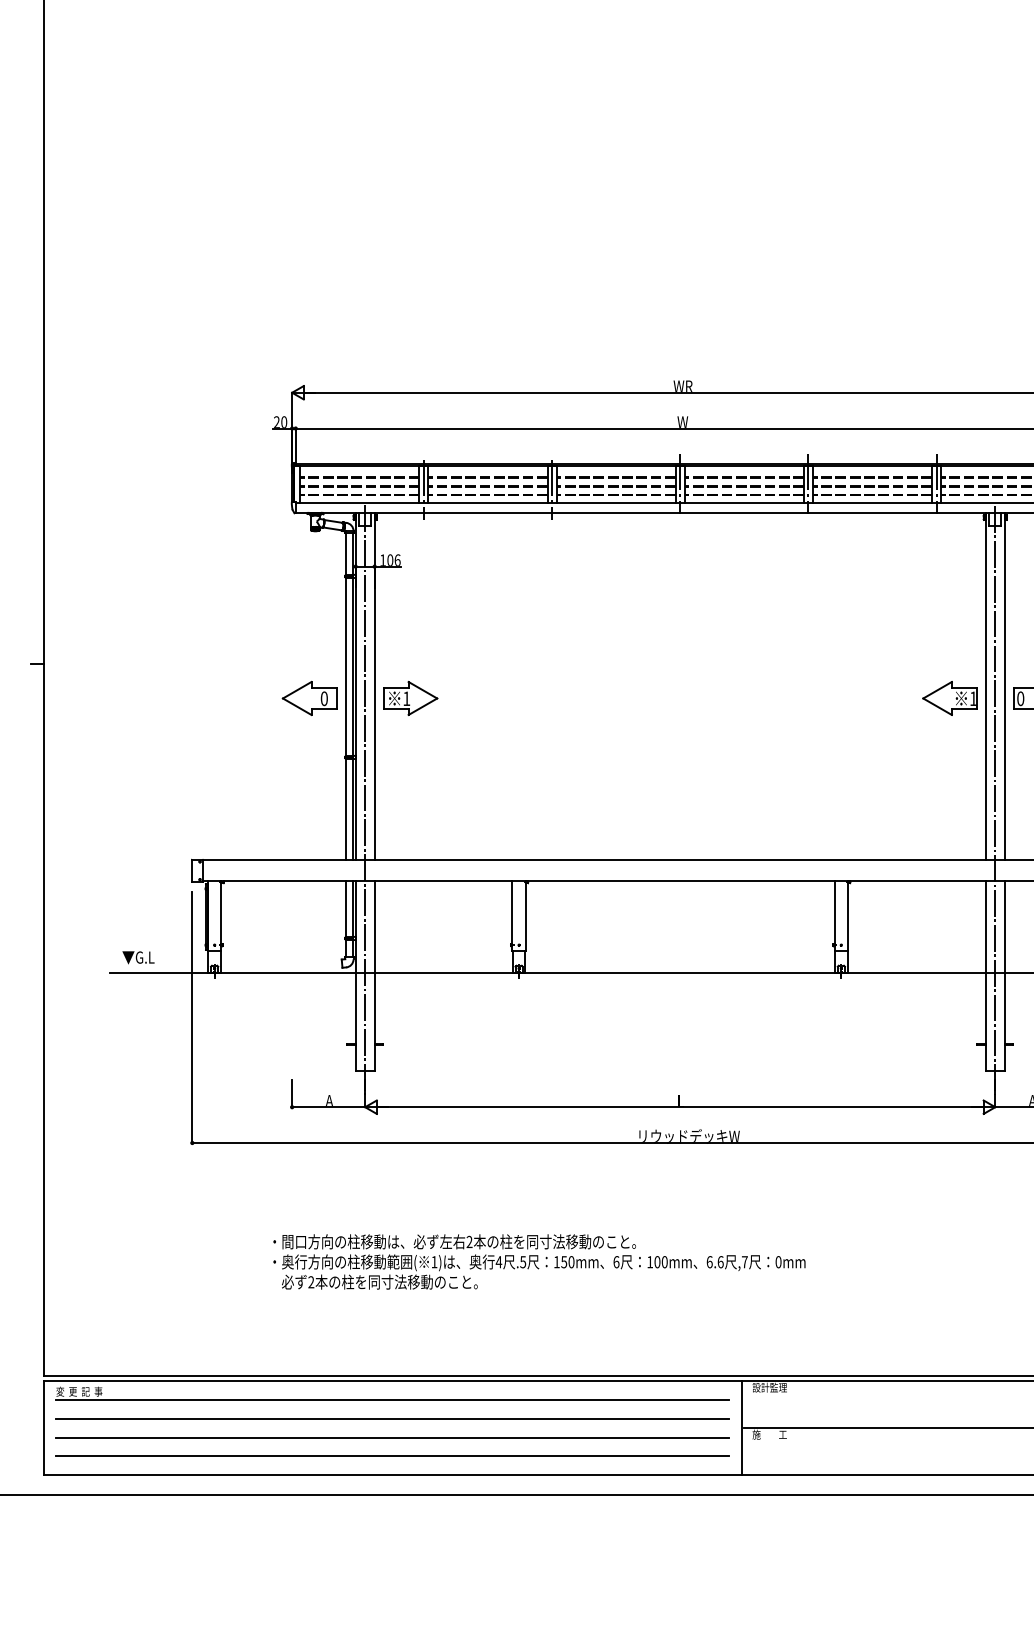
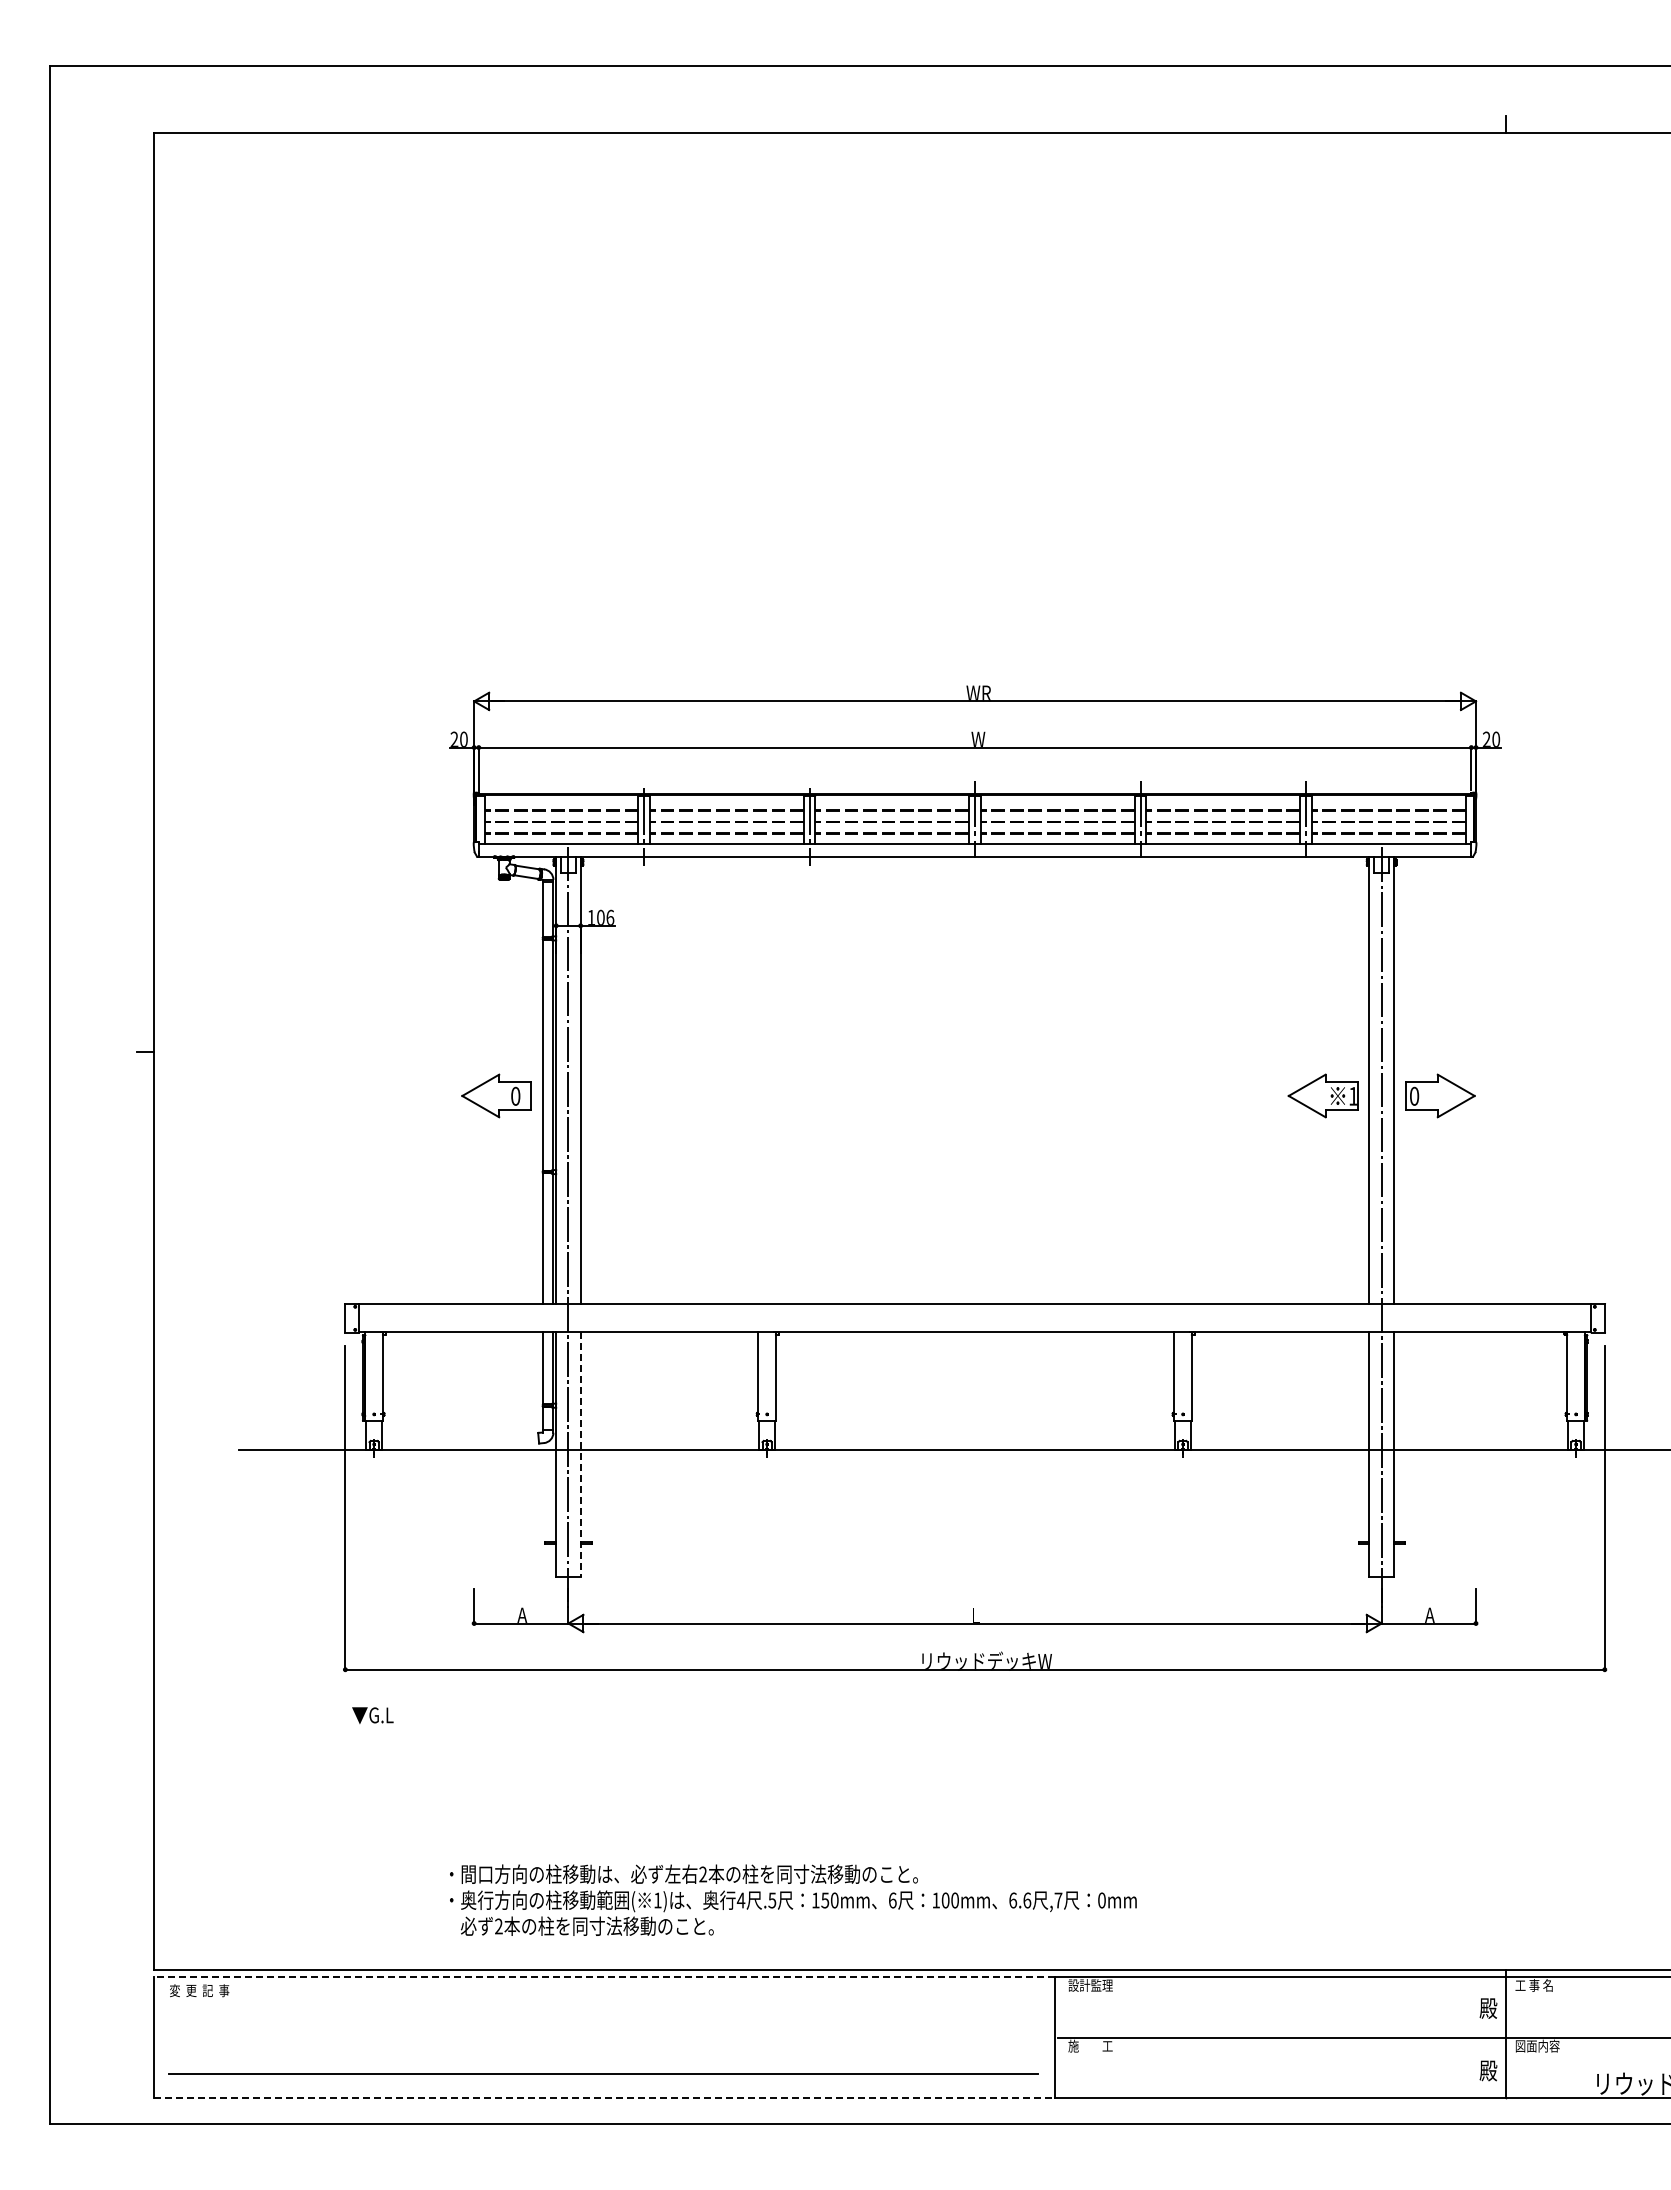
part: (410, 698) -> (626, 1095), removed
text: (138, 957) -> (372, 1715), moved
line: (374, 976) -> (580, 1454), solid -> dashed
text: (539, 1261) -> (793, 1899), moved
line: (393, 1381) -> (604, 1977), solid -> dashed
line: (391, 1400) -> (602, 2001), removed
line: (391, 1418) -> (602, 2025), removed
line: (391, 1437) -> (602, 2049), removed
line: (393, 1475) -> (604, 2098), solid -> dashed

